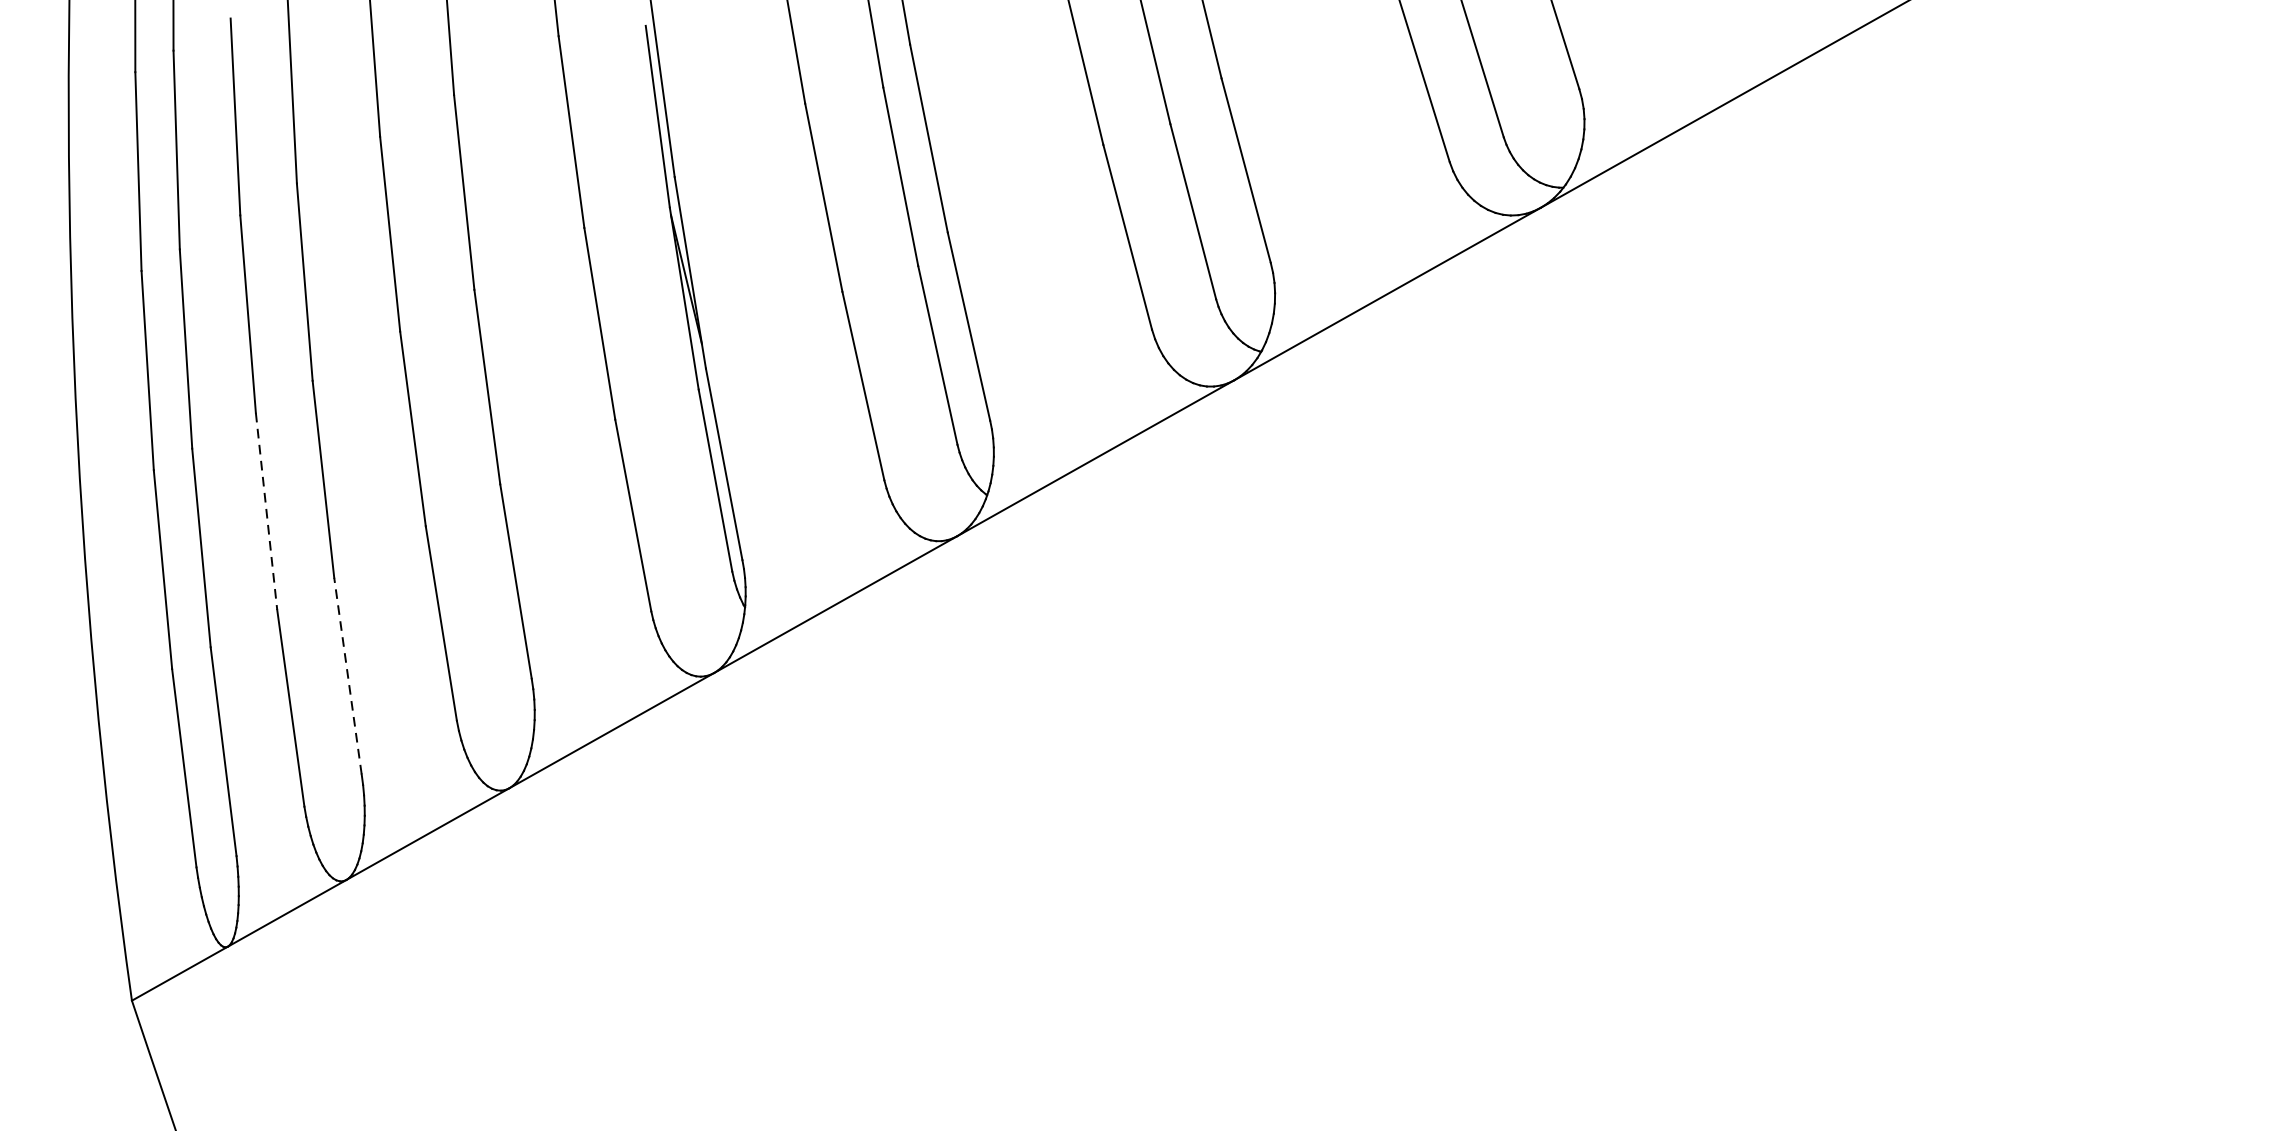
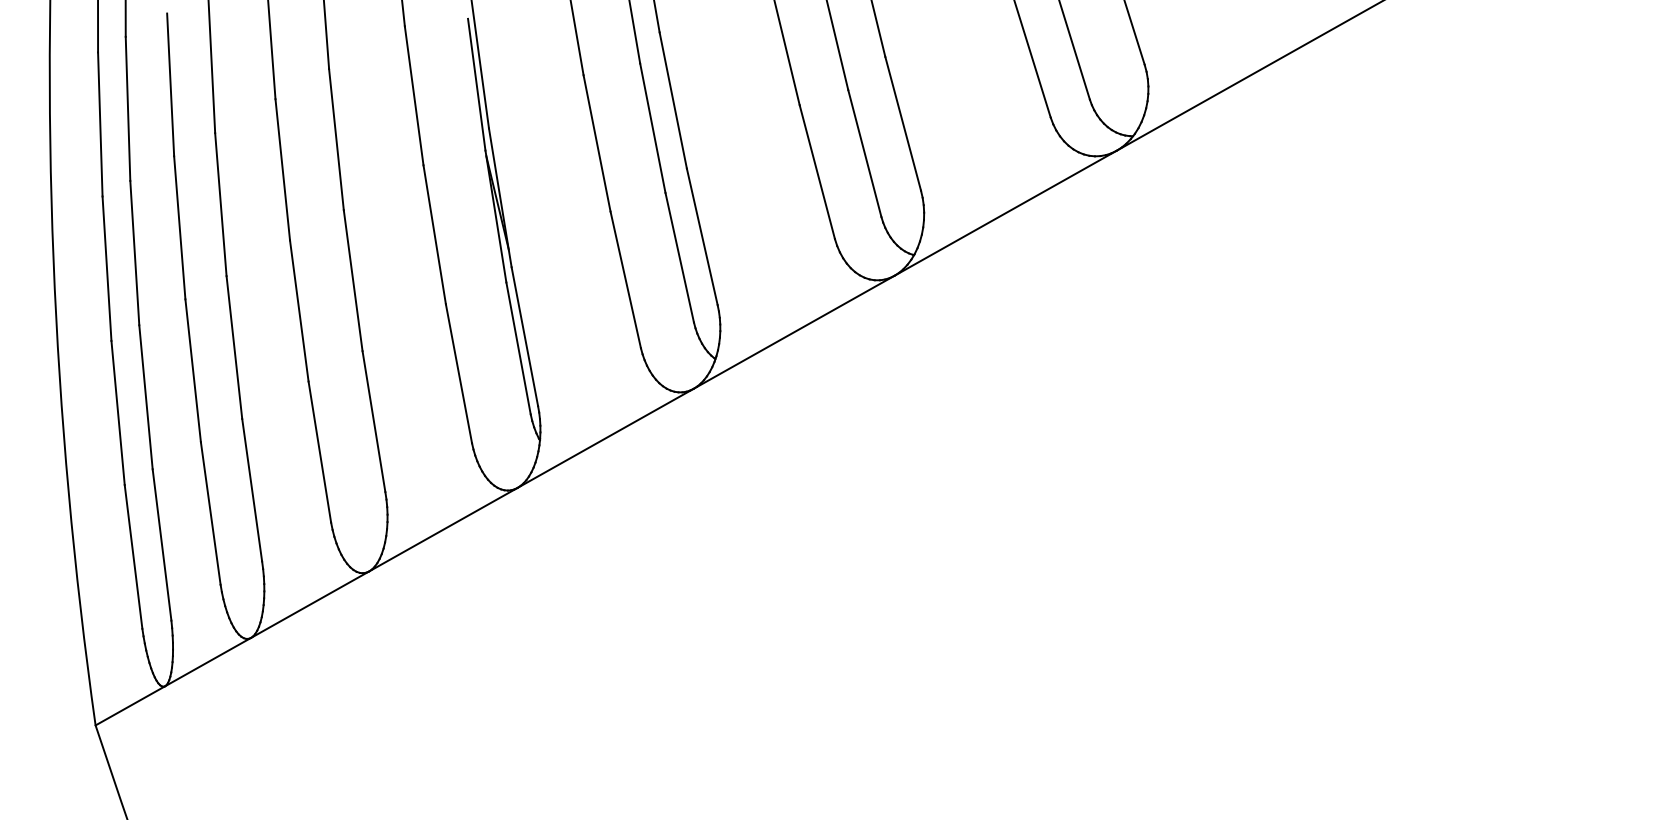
line: (267, 511) -> (193, 370), dashed -> solid
line: (348, 676) -> (252, 490), dashed -> solid

